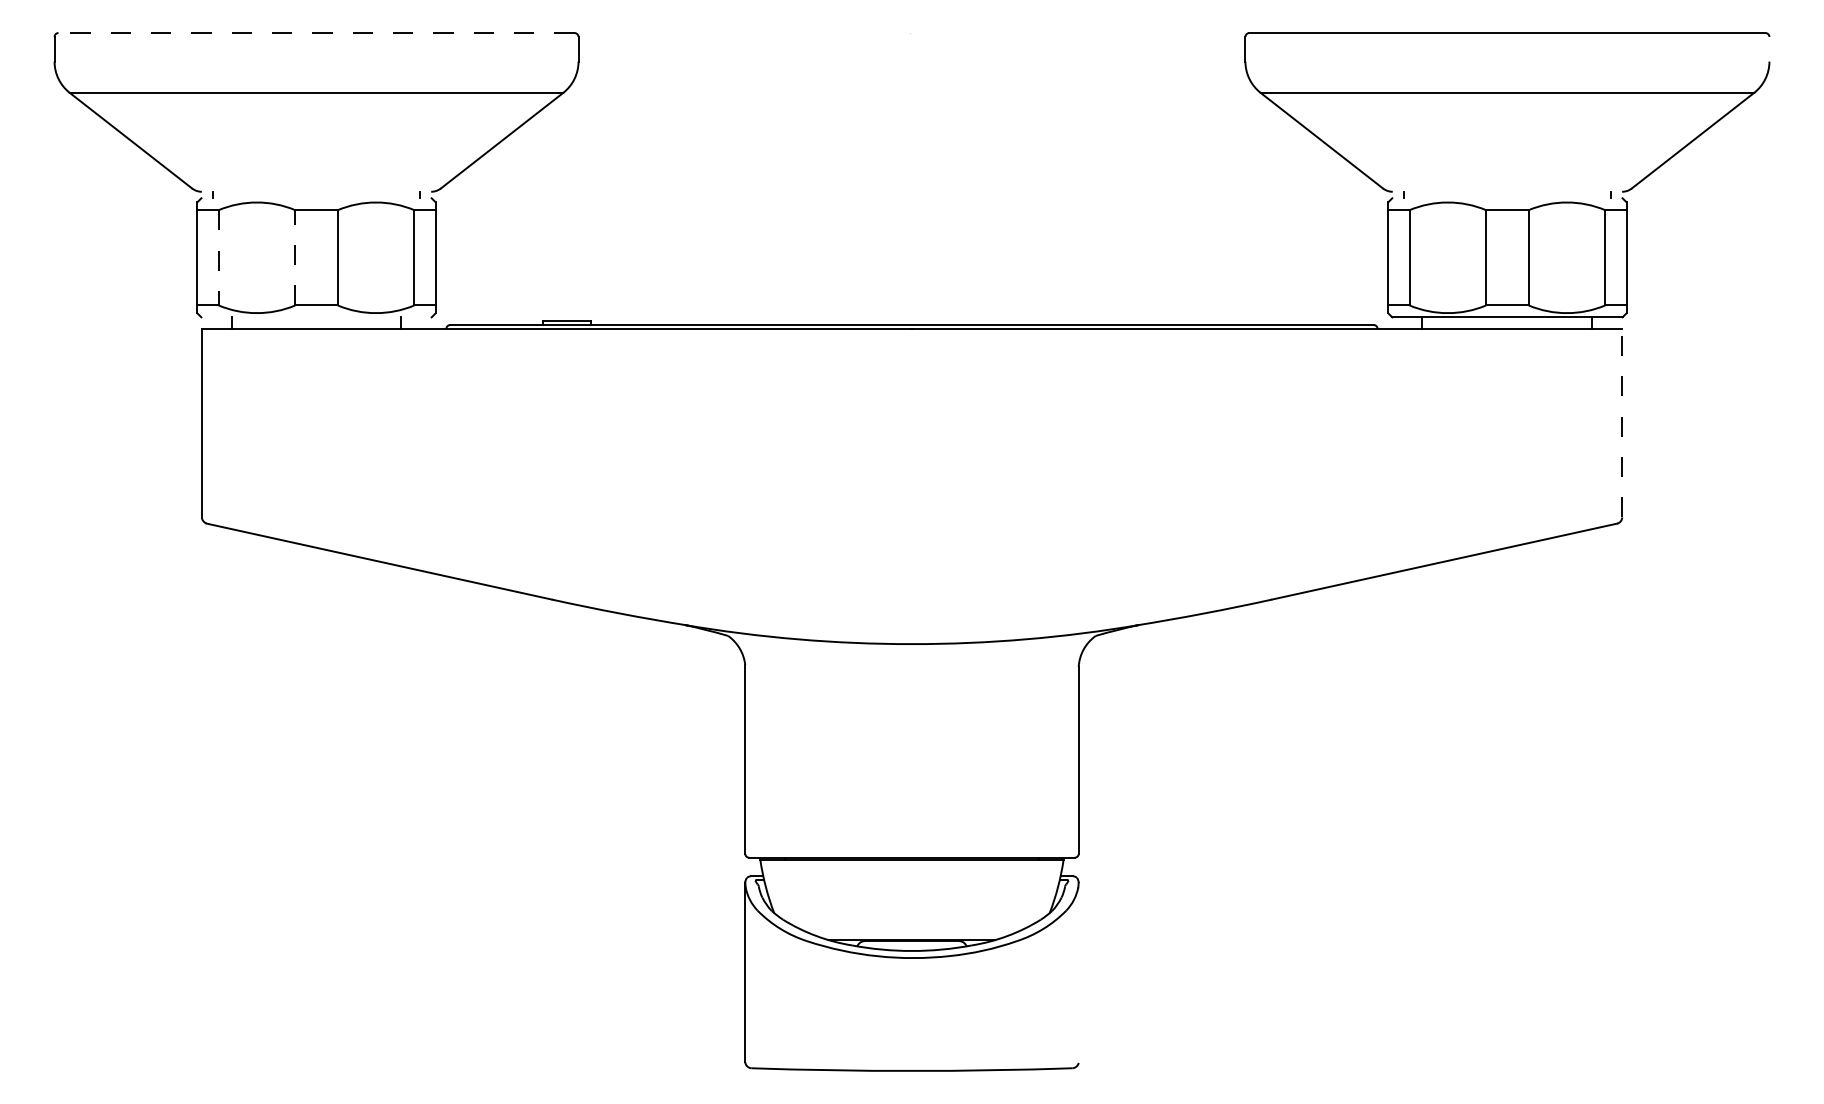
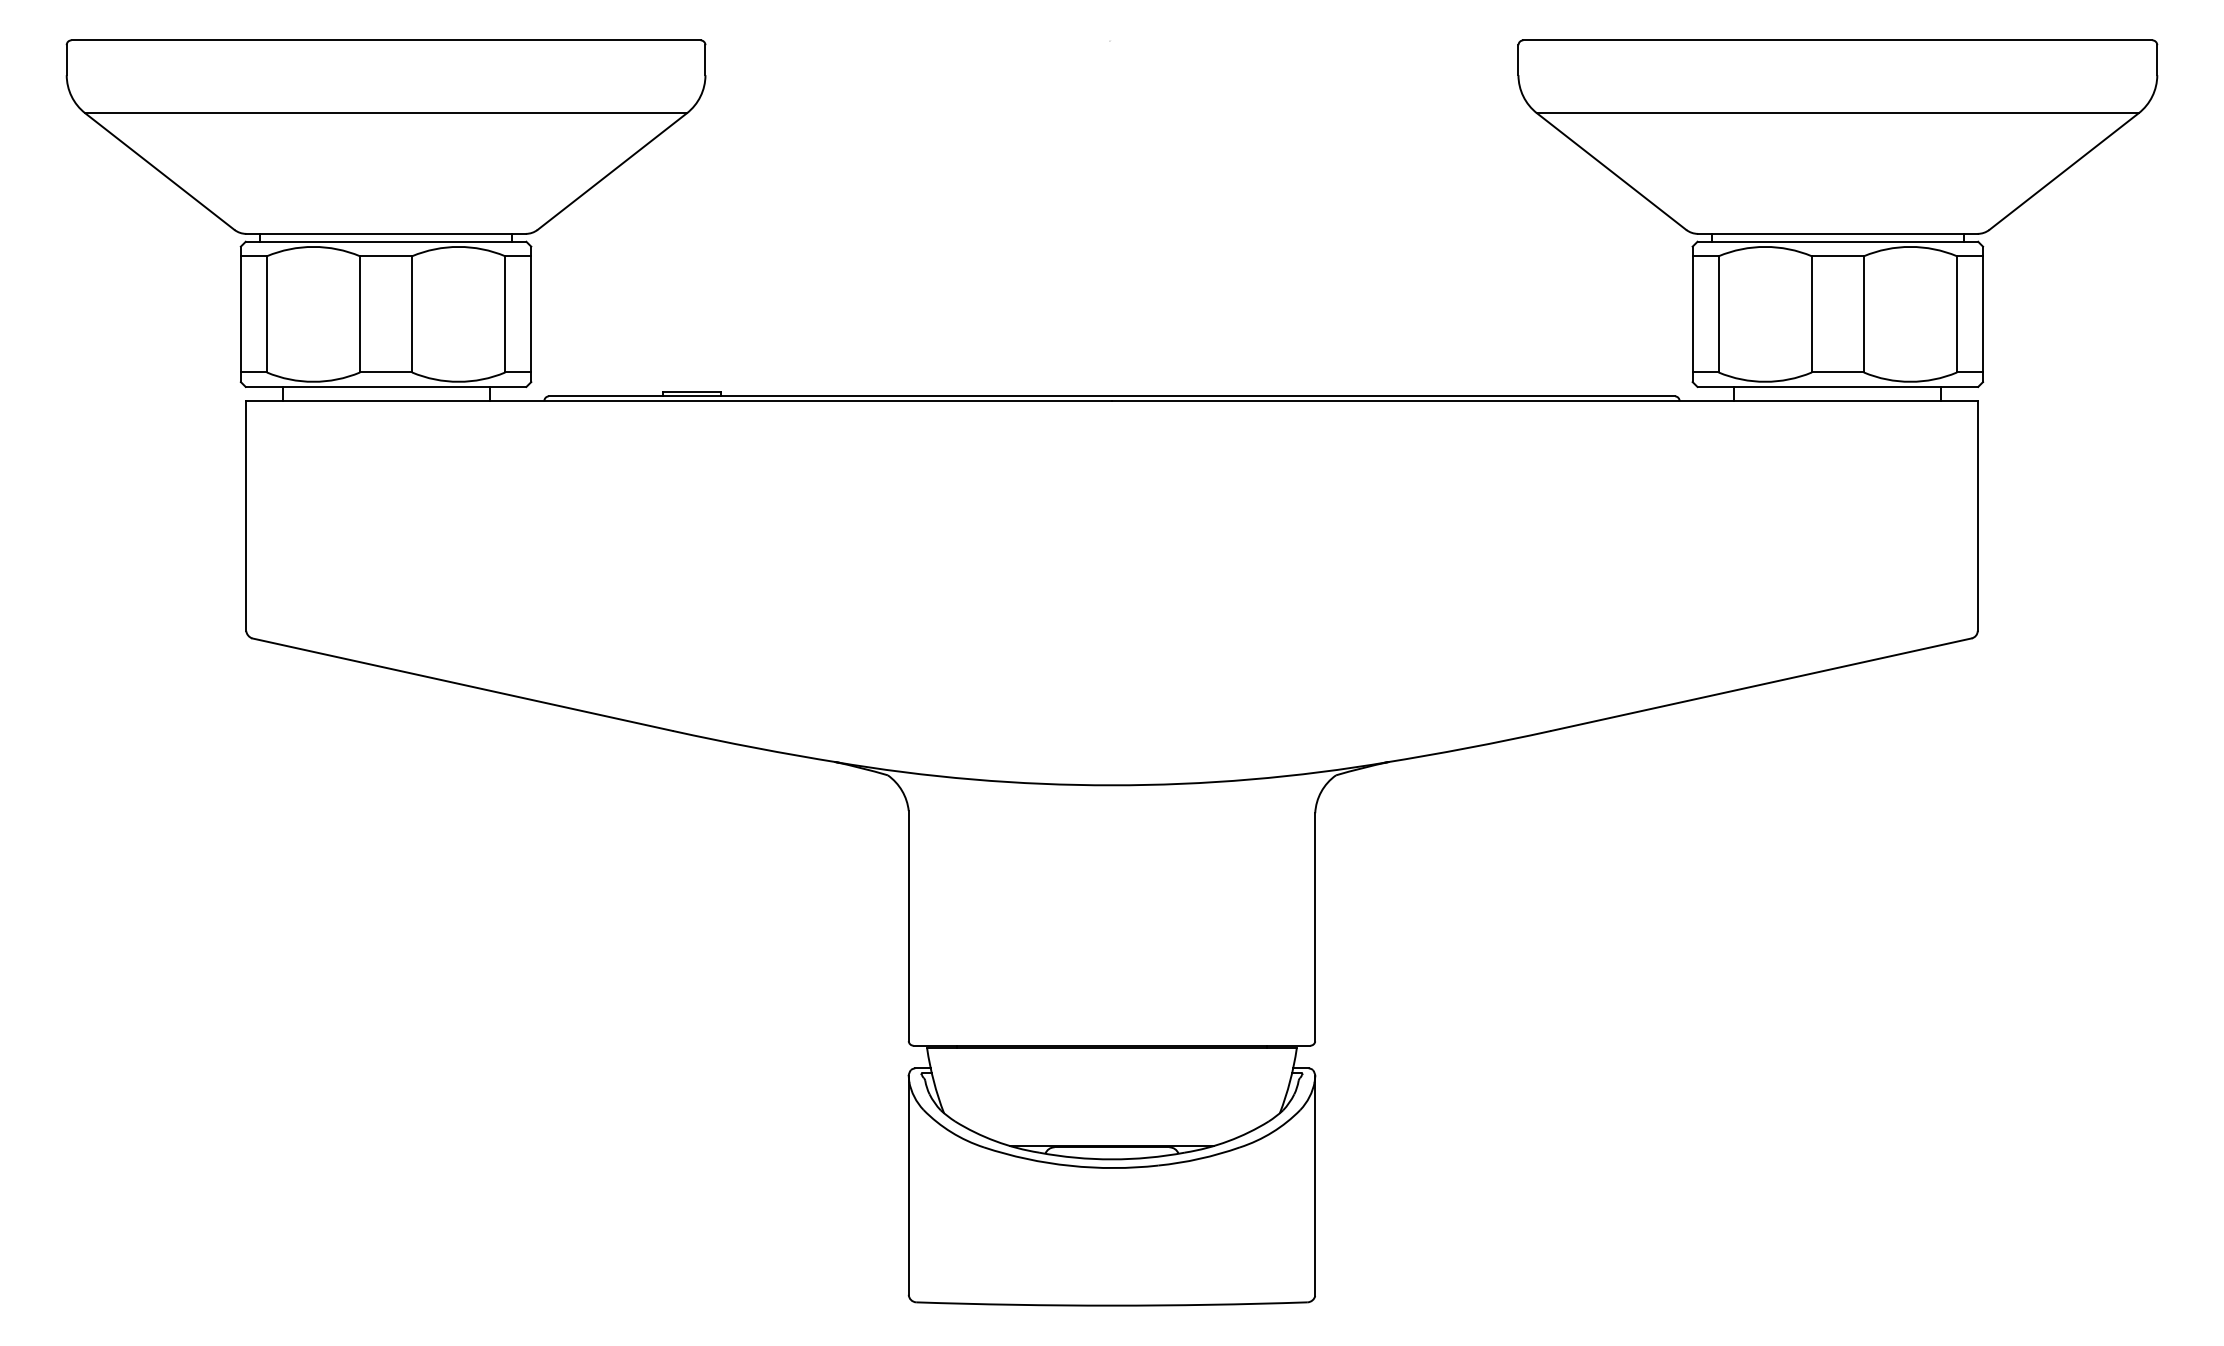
line: (316, 33) -> (386, 40), dashed -> solid
line: (1769, 49) -> (2157, 60), added
line: (316, 191) -> (385, 233), added
line: (1507, 191) -> (1837, 233), added
line: (316, 198) -> (385, 241), added
line: (1507, 198) -> (1837, 241), added
line: (218, 257) -> (266, 314), dashed -> solid
line: (295, 257) -> (360, 313), dashed -> solid
line: (316, 316) -> (385, 386), added
line: (1621, 423) -> (1977, 516), dashed -> solid
line: (1078, 972) -> (1315, 1185), added

